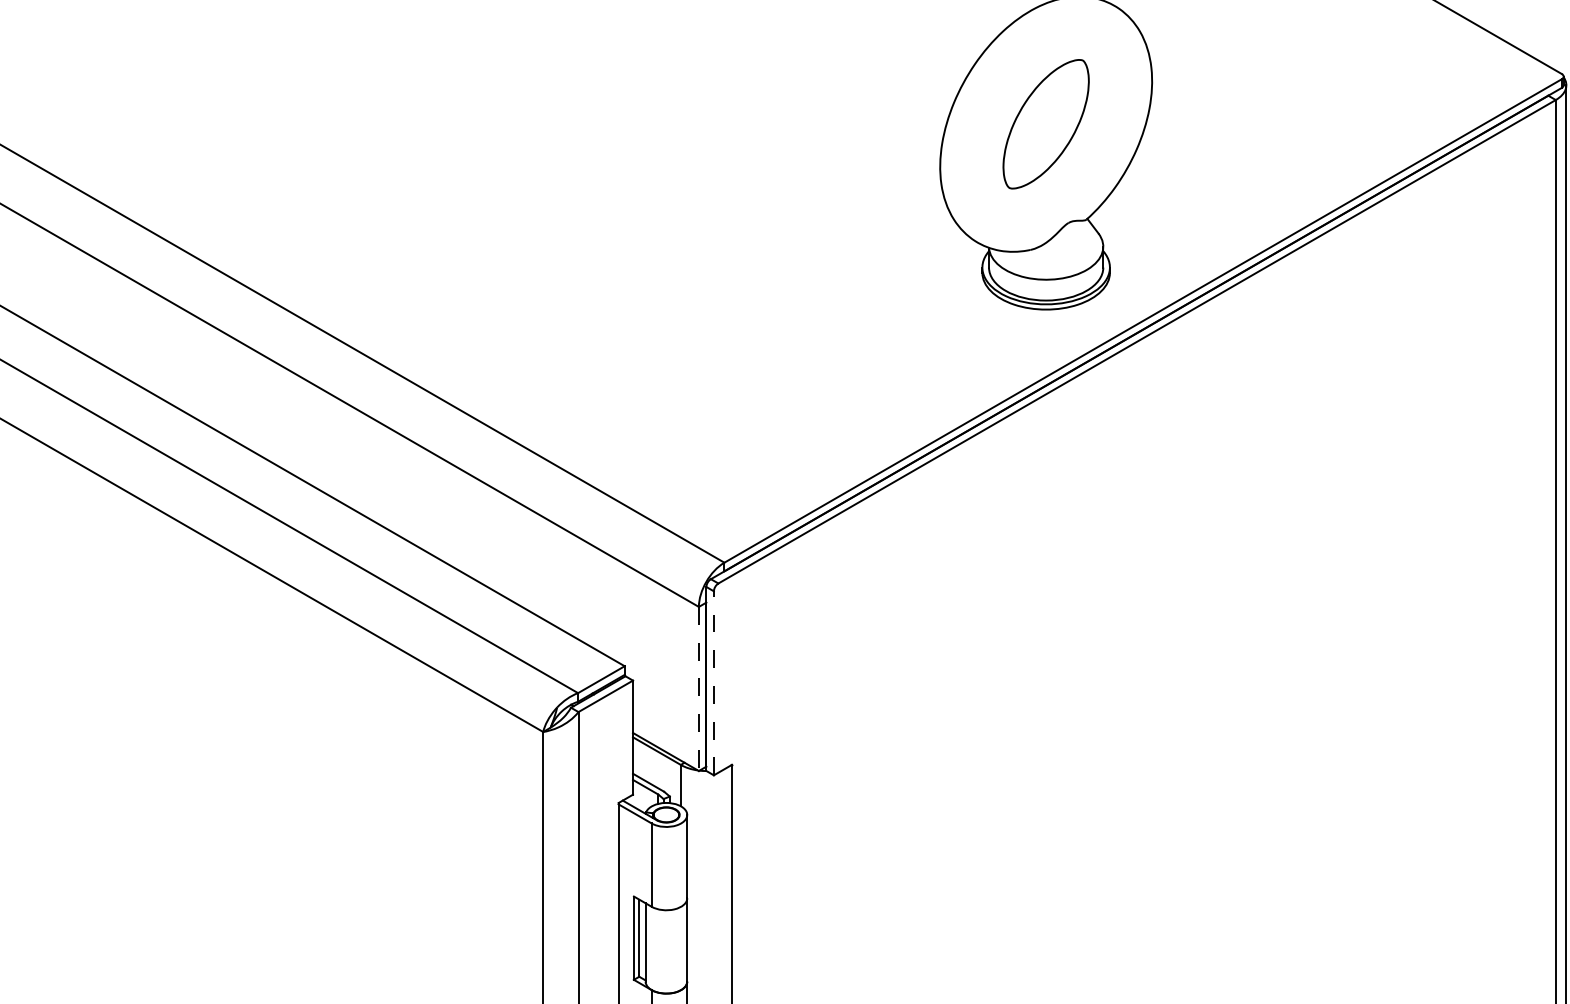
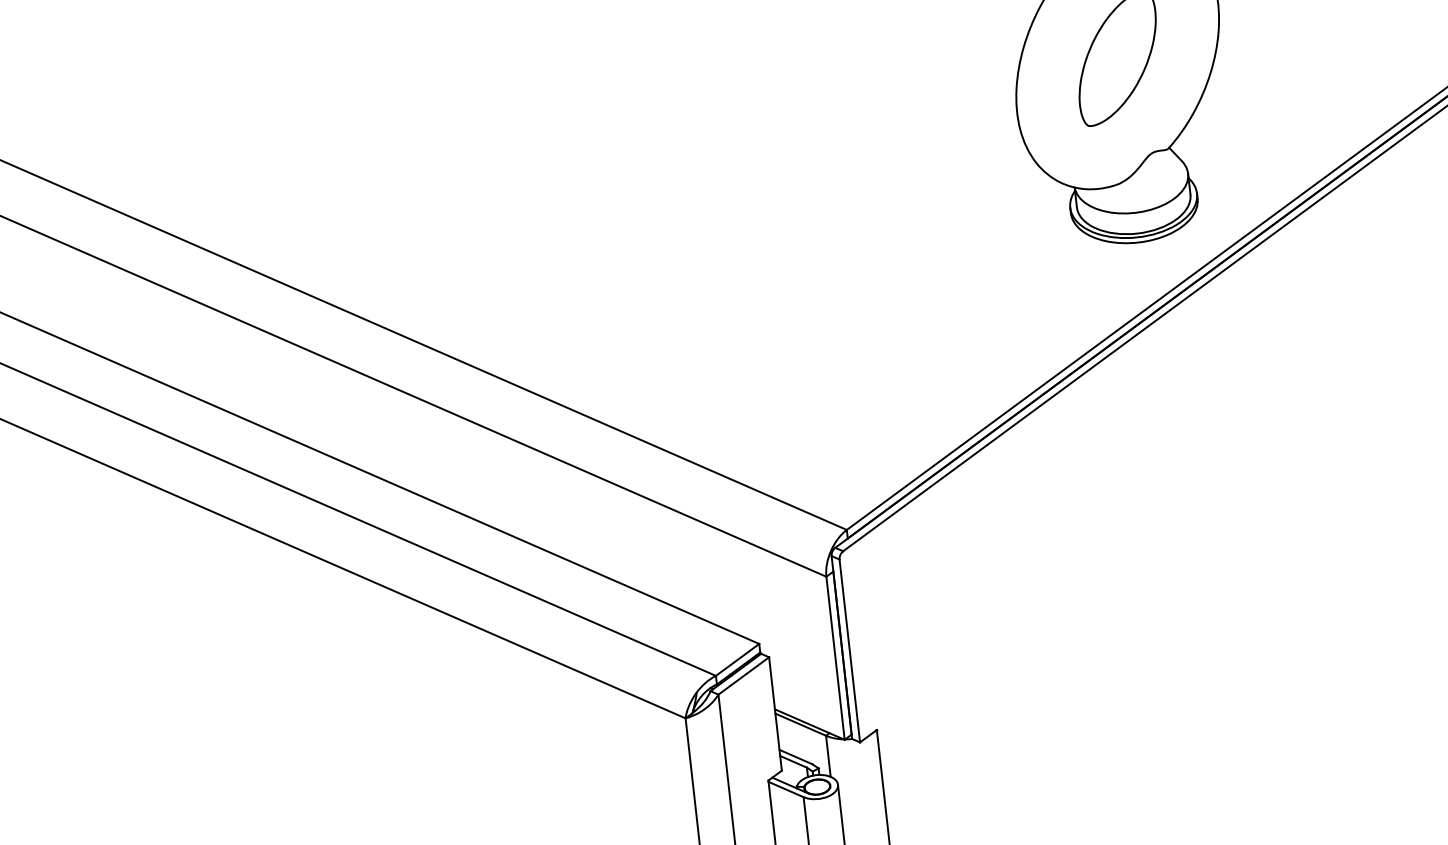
line: (713, 682) -> (849, 650), dashed -> solid
line: (698, 689) -> (835, 658), dashed -> solid

